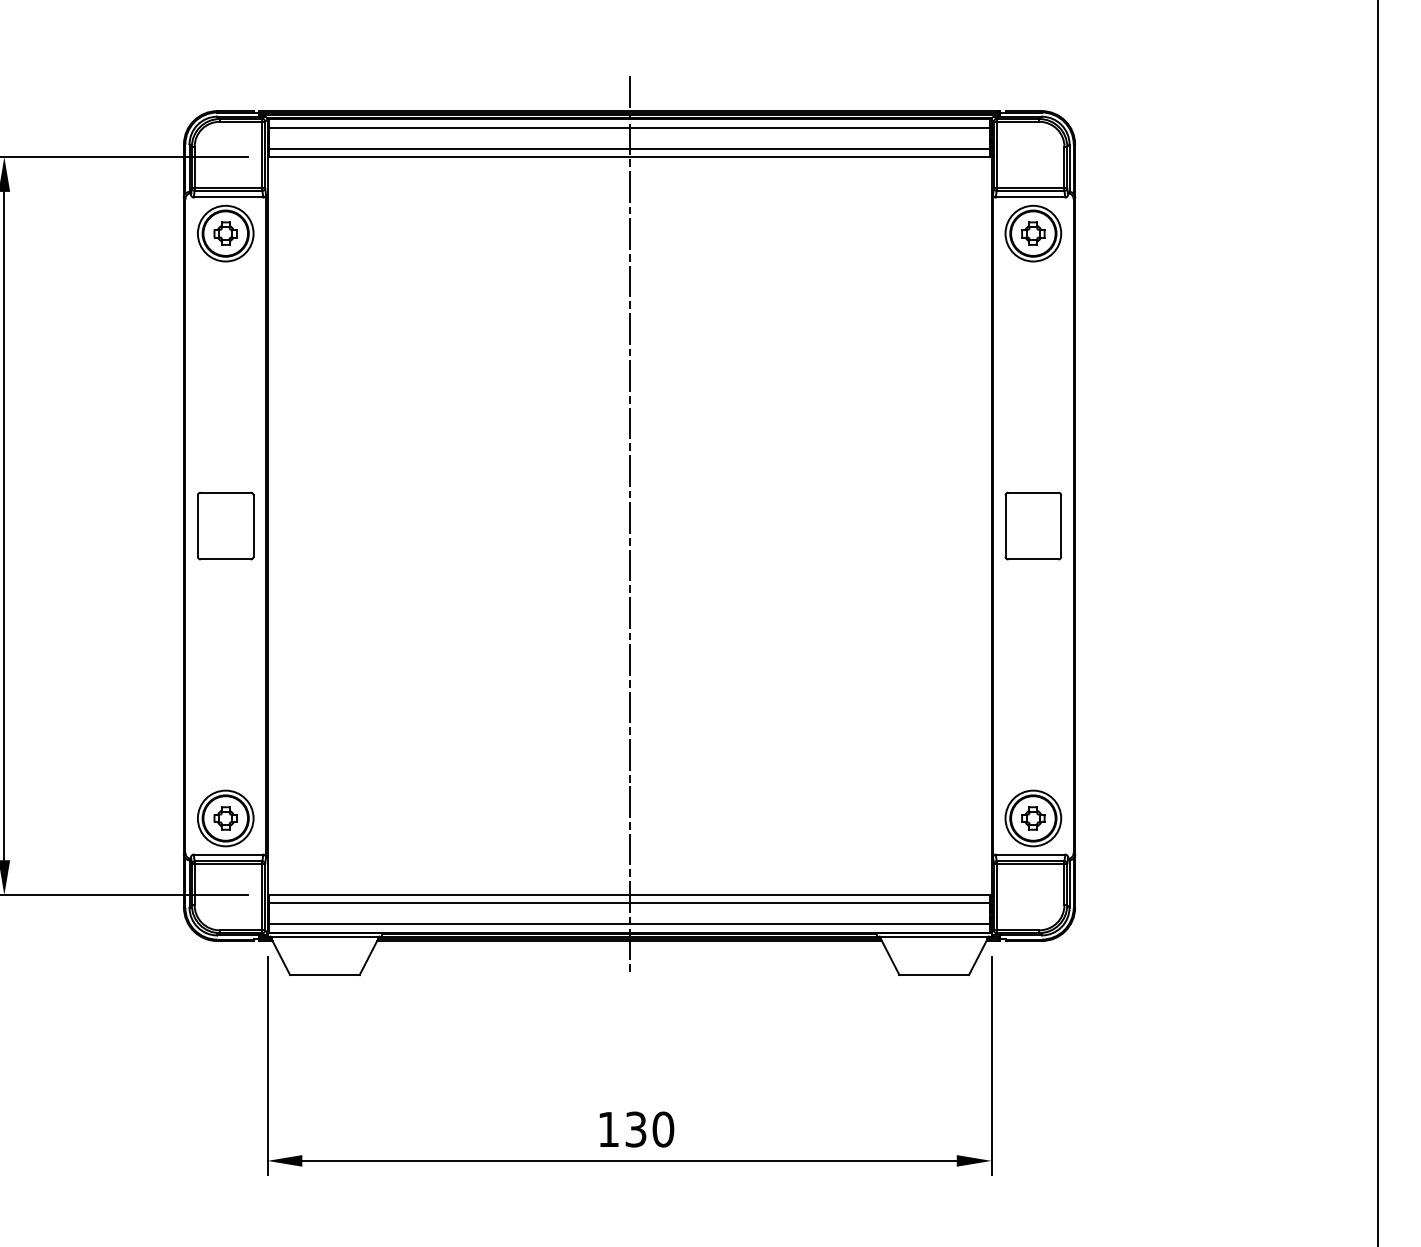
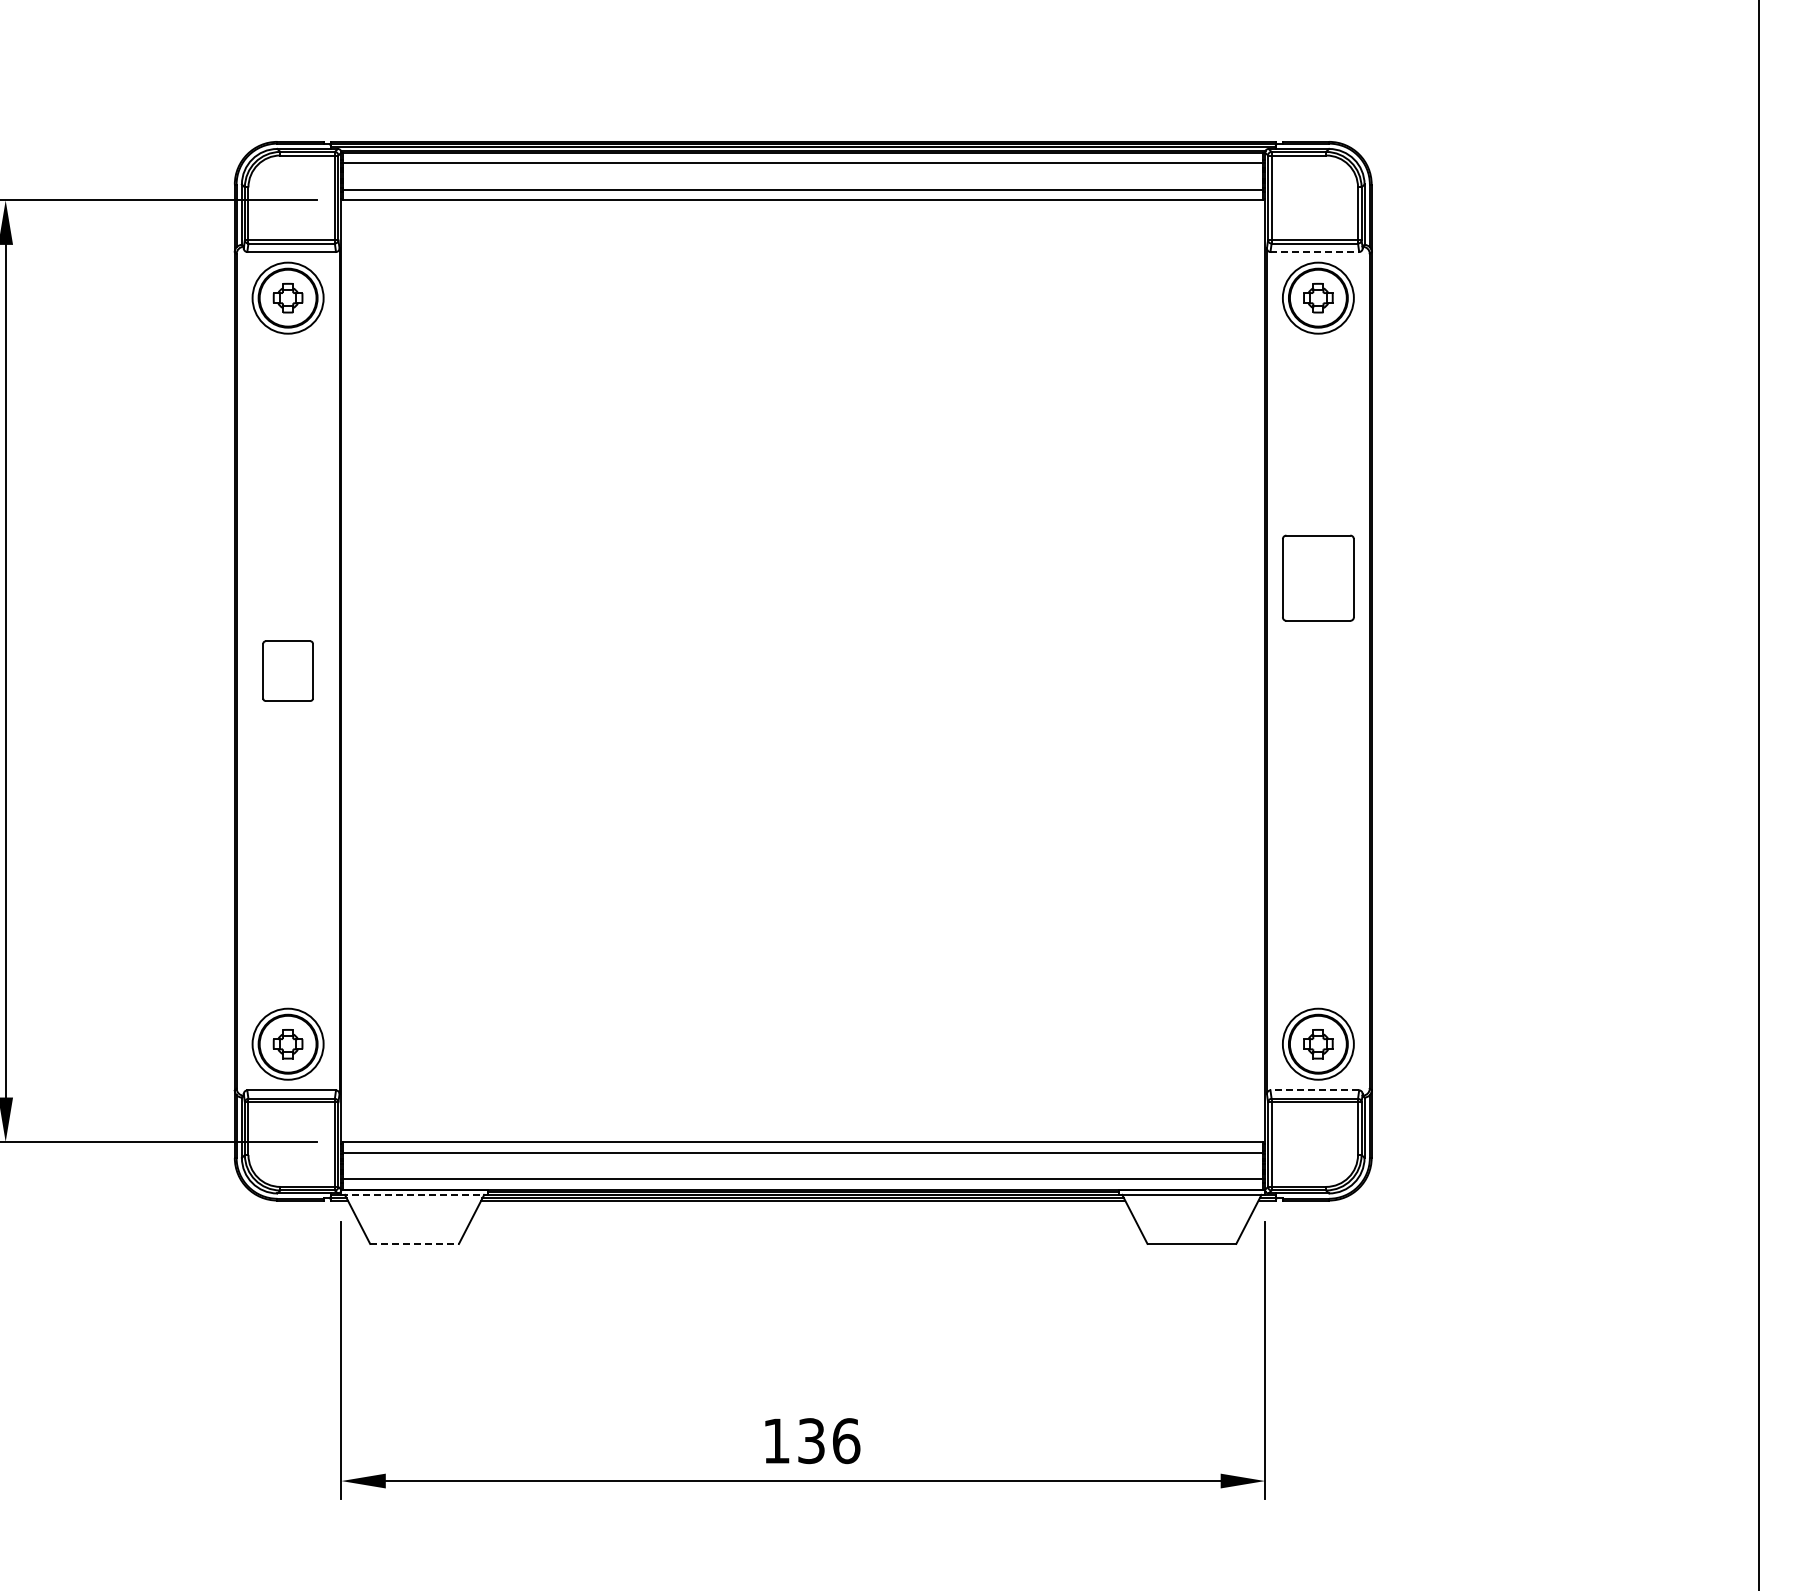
line: (1031, 197) -> (1315, 252), solid -> dashed
part: (225, 525) -> (287, 670), size x0.7
line: (629, 525) -> (803, 670), removed
part: (1033, 525) -> (1318, 577), moved
line: (1030, 854) -> (1314, 1090), solid -> dashed
line: (325, 936) -> (415, 1194), solid -> dashed
line: (325, 974) -> (415, 1243), solid -> dashed
text: (663, 1129) -> (846, 1440), 130 -> 136

